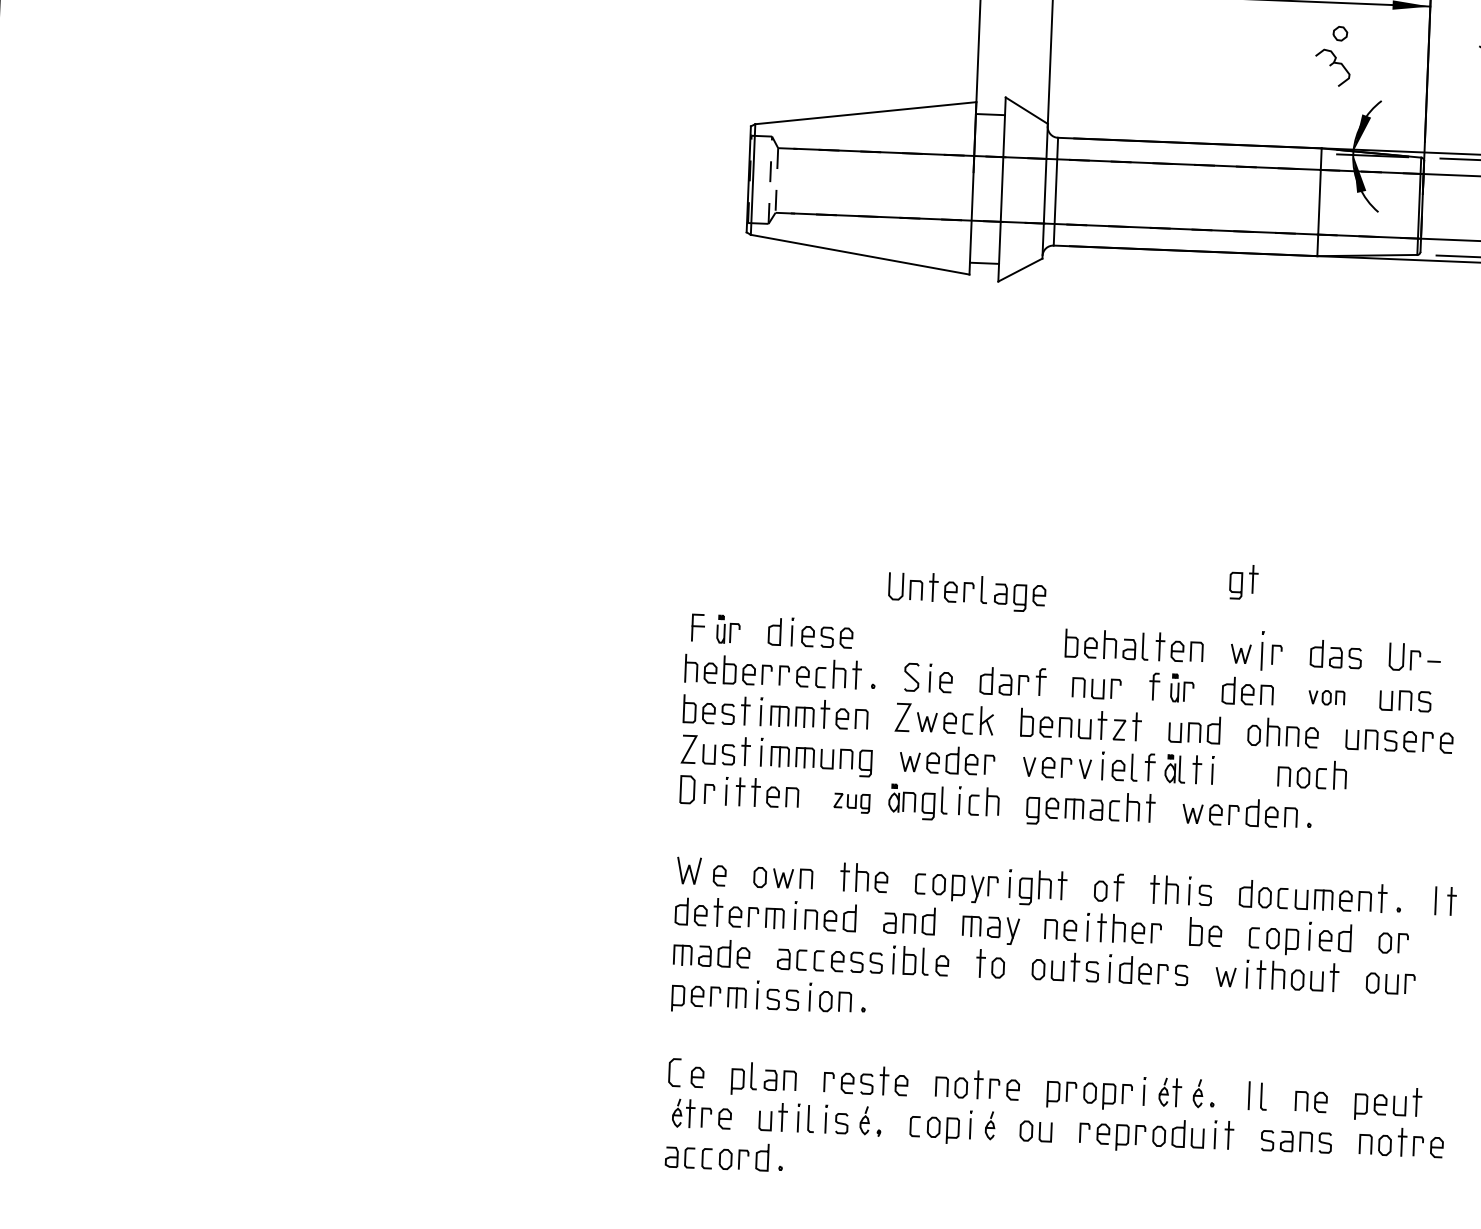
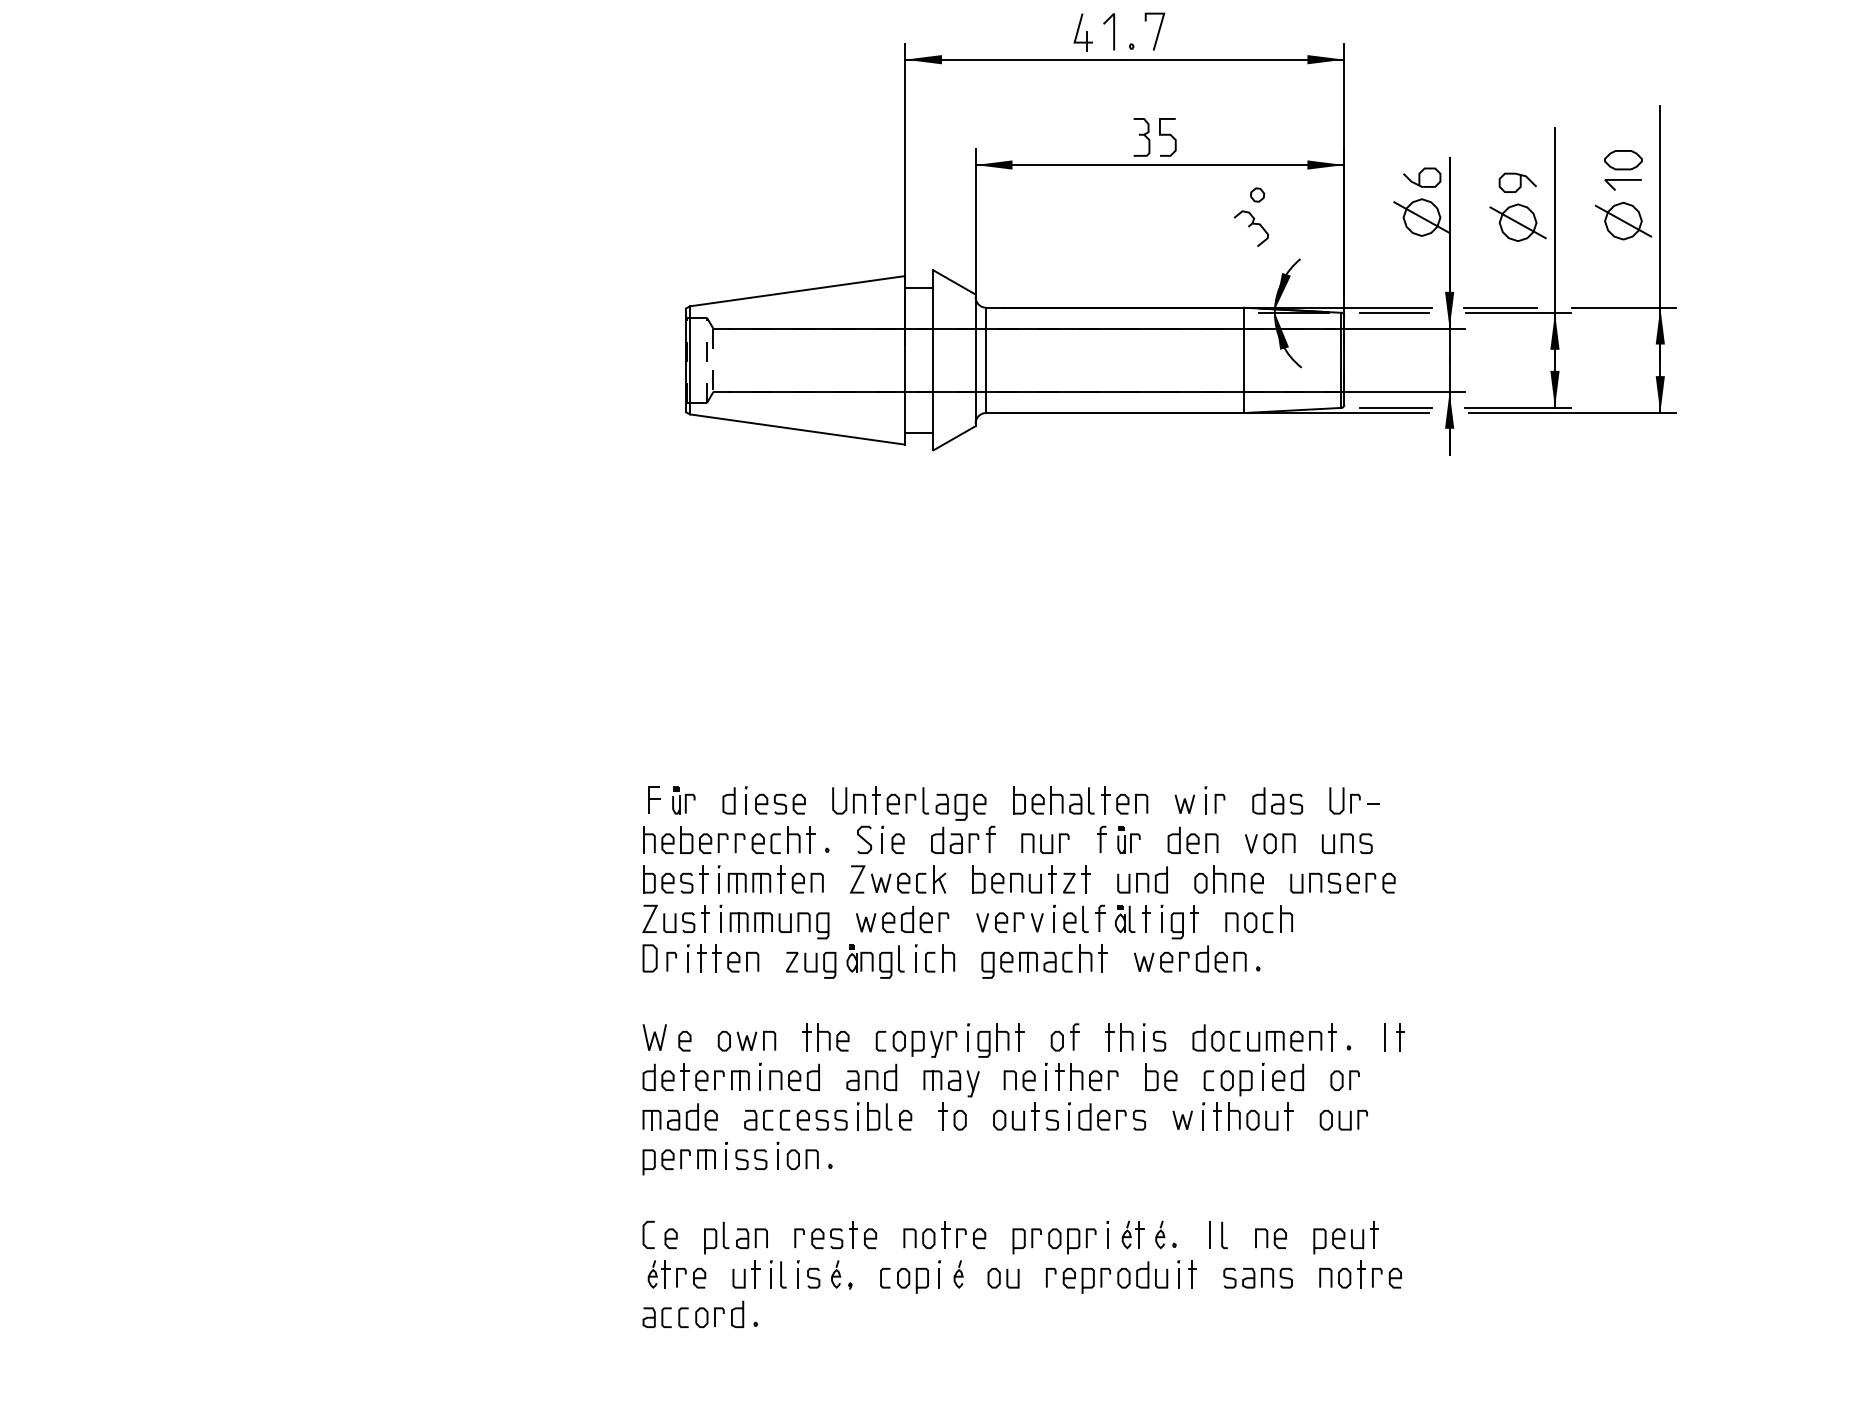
part: (1243, 582) -> (1184, 922), moved
part: (967, 592) -> (909, 803), moved
part: (1262, 651) -> (1205, 800), size x0.71
part: (1326, 697) -> (1270, 843), size x1.43
part: (851, 802) -> (810, 964), size x1.43

